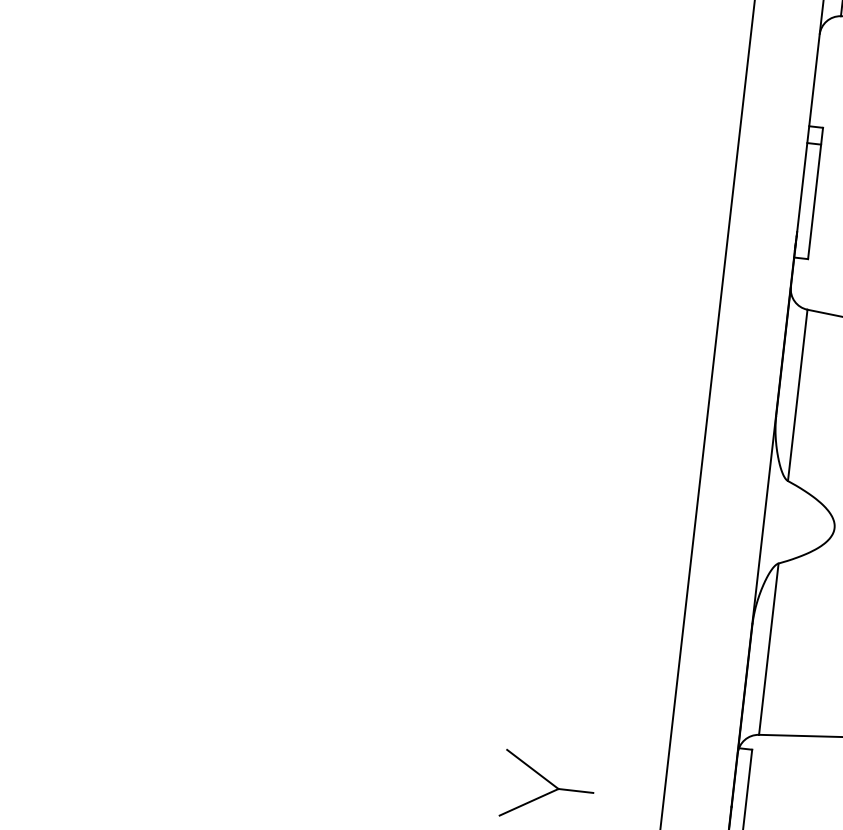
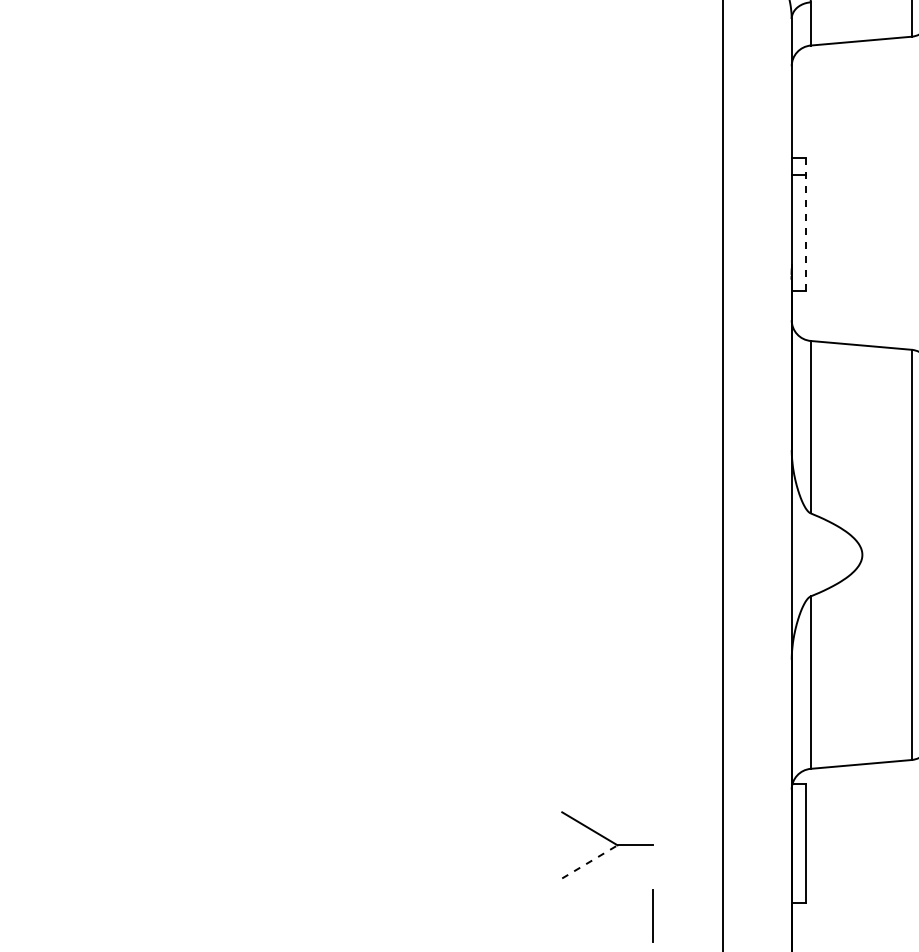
line: (815, 194) -> (805, 225), solid -> dashed
line: (529, 801) -> (590, 861), solid -> dashed

